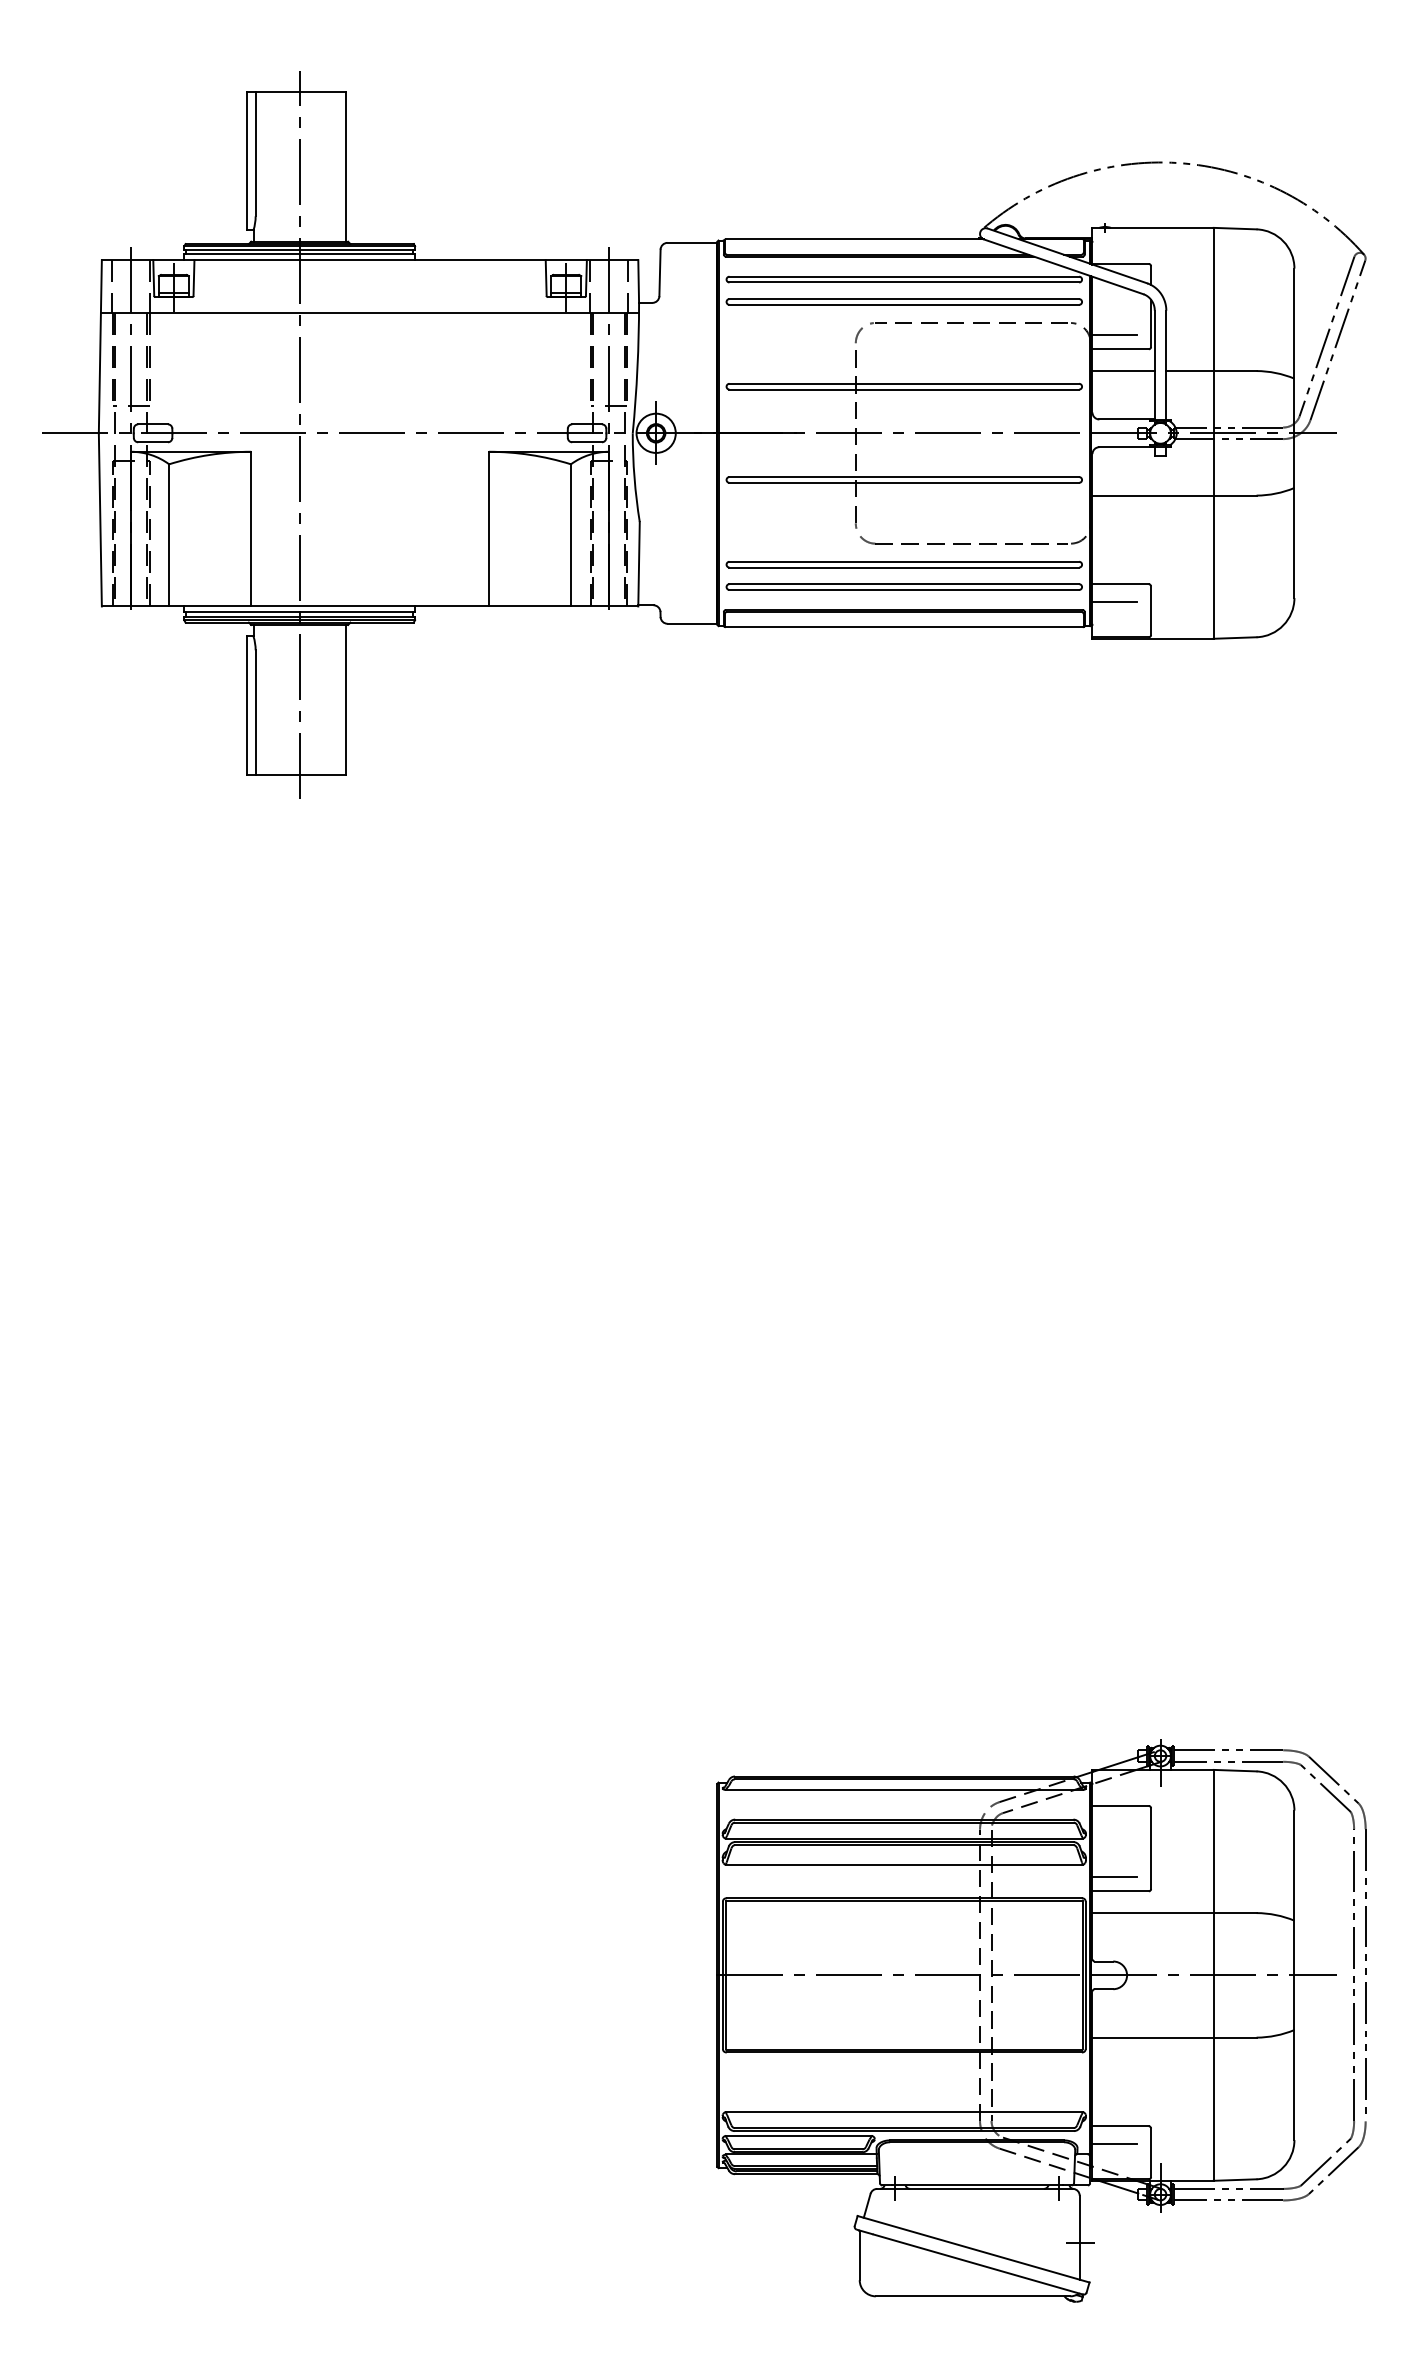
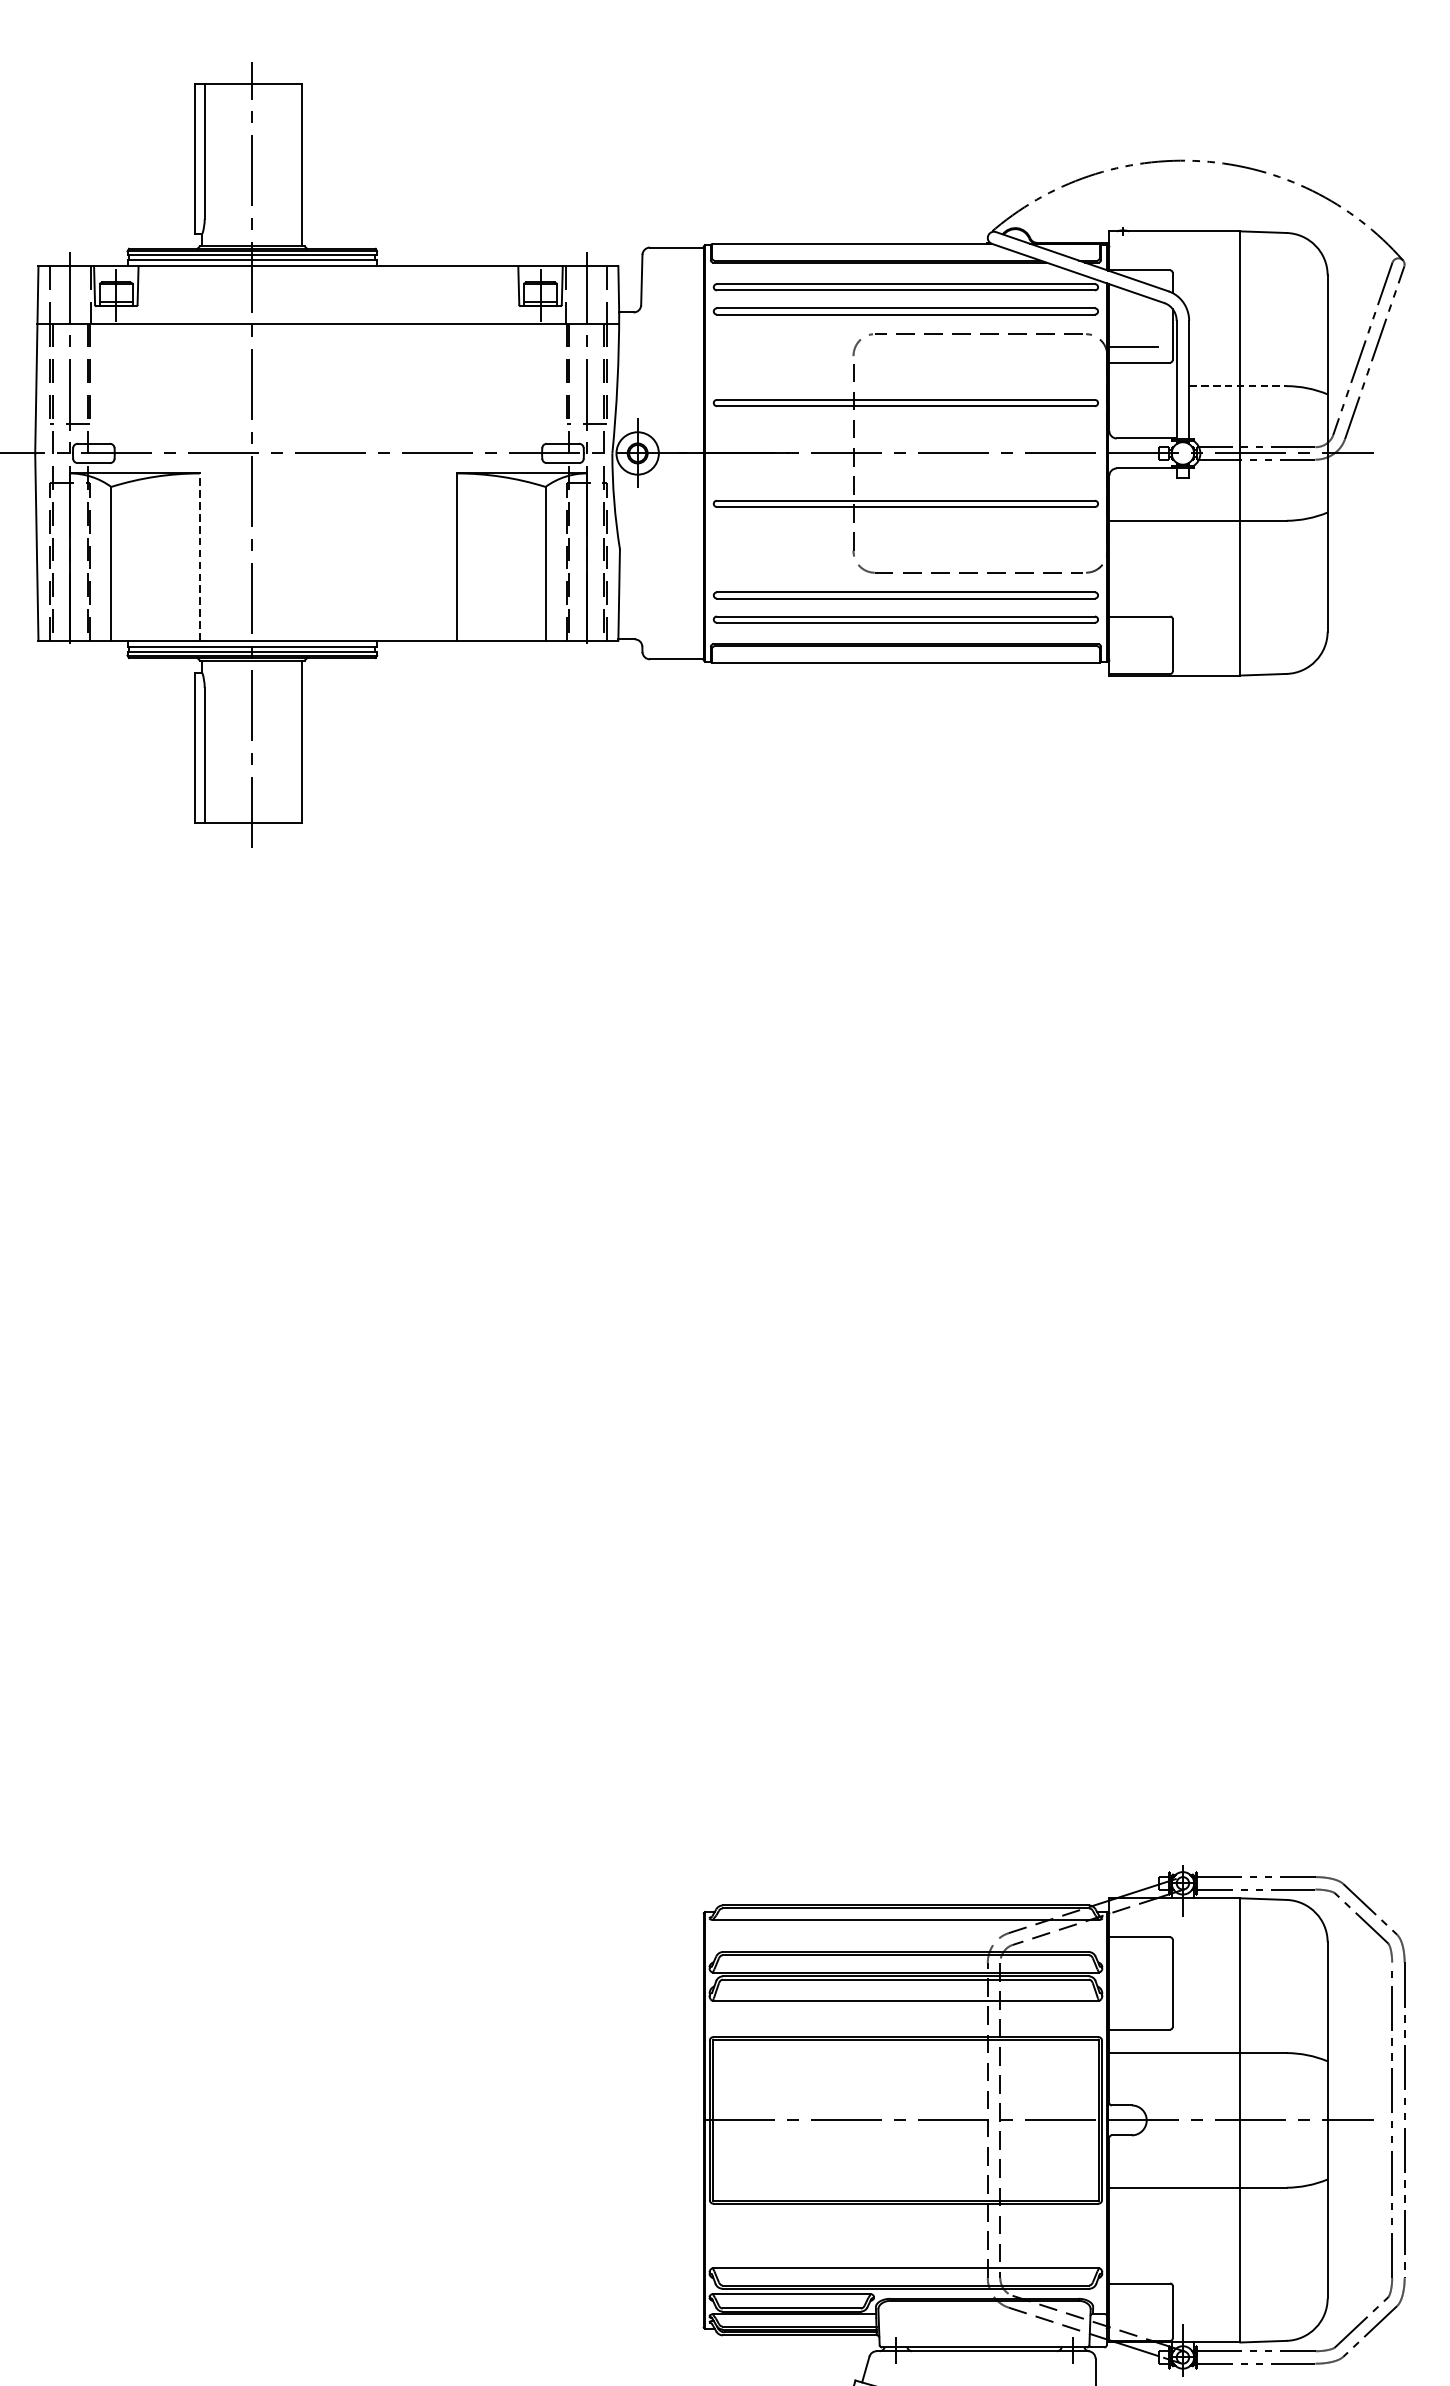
line: (1123, 371) -> (1142, 386), removed
line: (1211, 371) -> (1237, 386), solid -> dashed
line: (251, 528) -> (200, 556), solid -> dashed
line: (1114, 601) -> (1133, 635), removed
line: (1114, 1877) -> (1133, 2014), removed
line: (1114, 2143) -> (1133, 2302), removed

